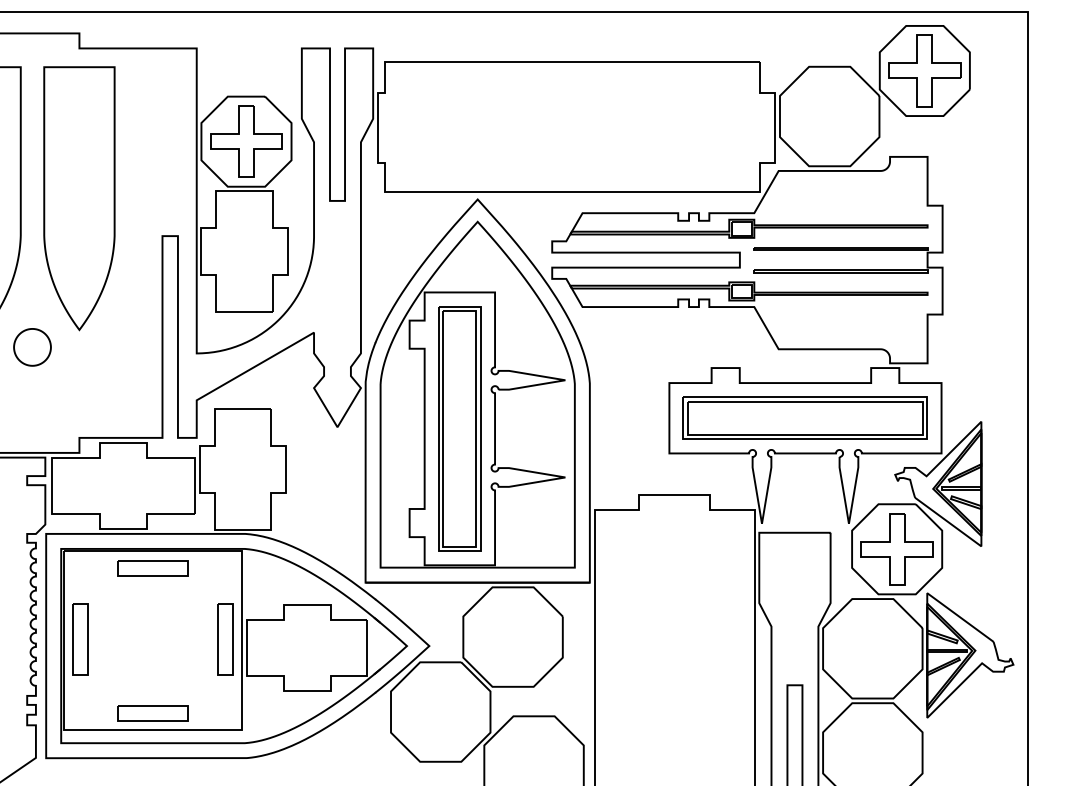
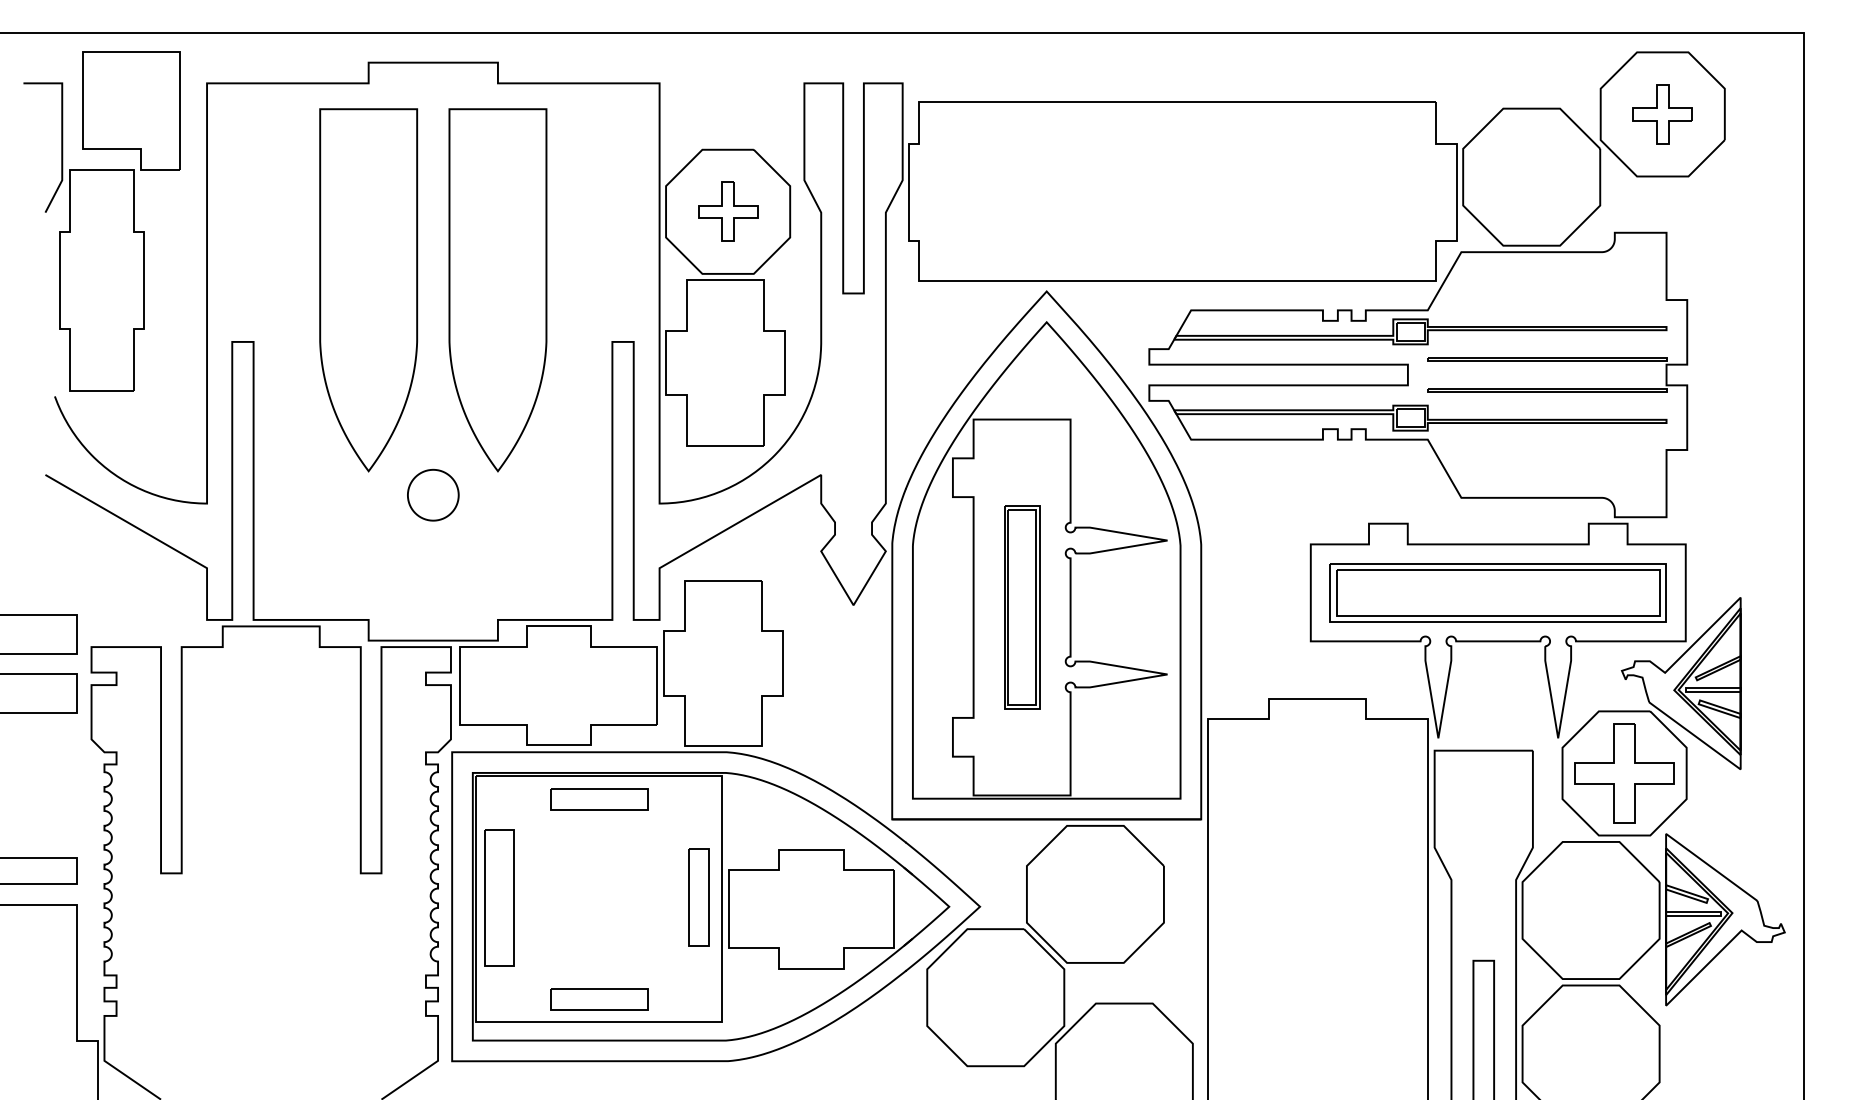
part: (924, 71) -> (1662, 114), size x0.6
part: (246, 141) -> (727, 211), size x0.6
part: (459, 428) -> (1021, 607), size x0.6
part: (80, 639) -> (499, 897), size x1.4

